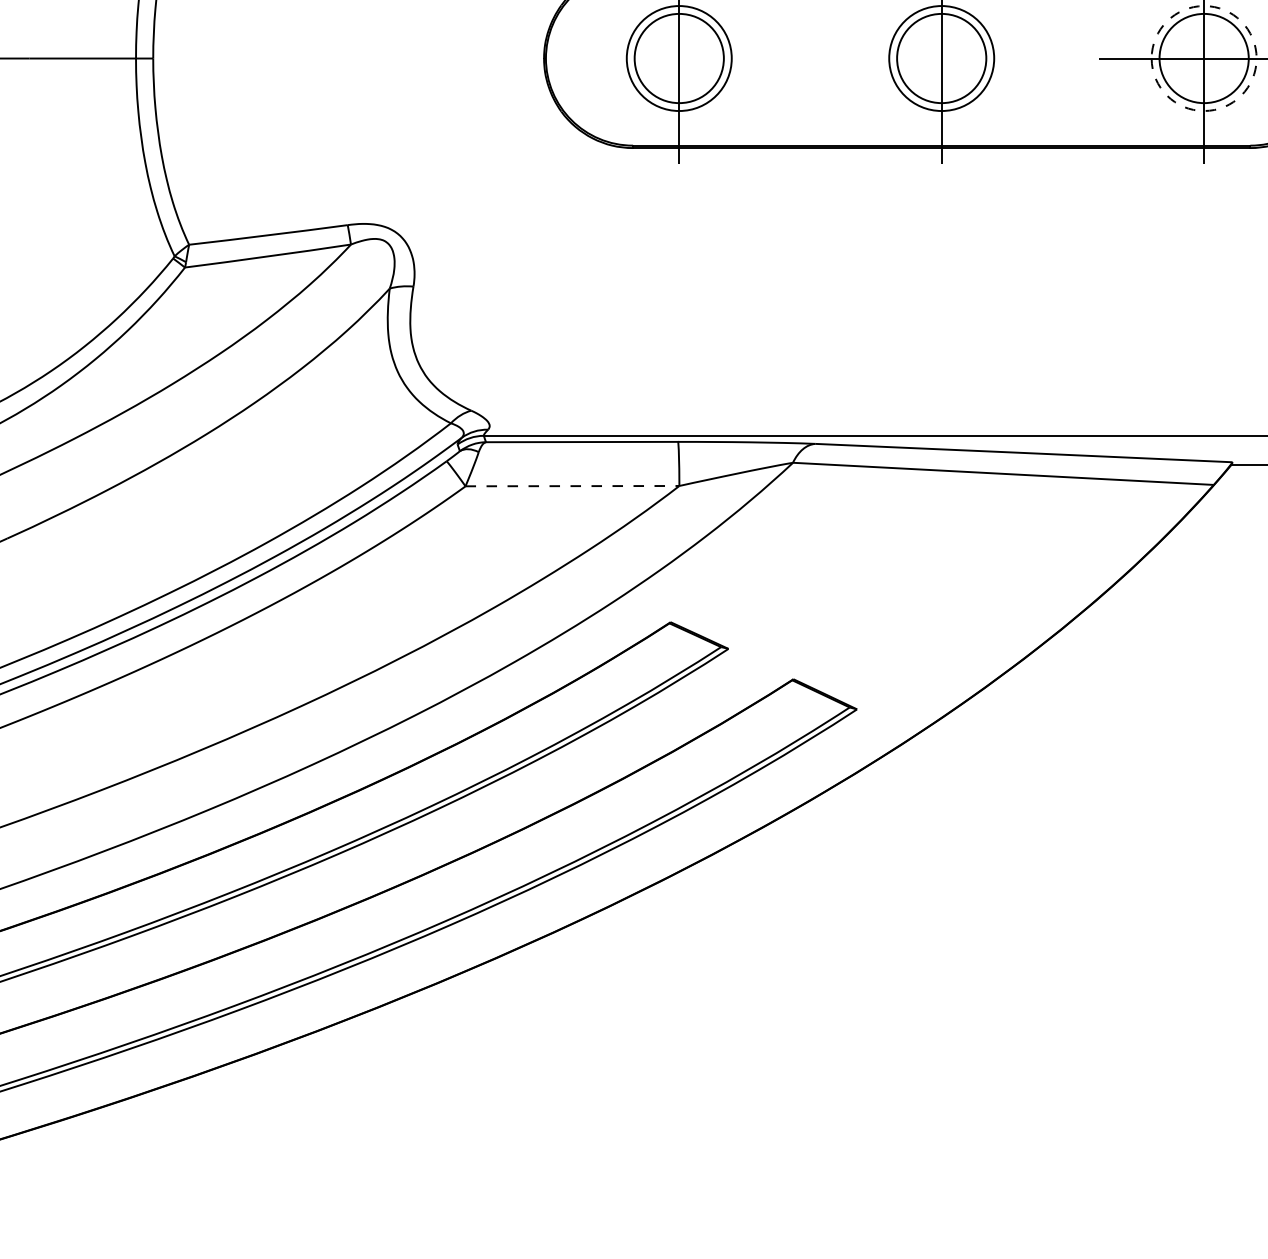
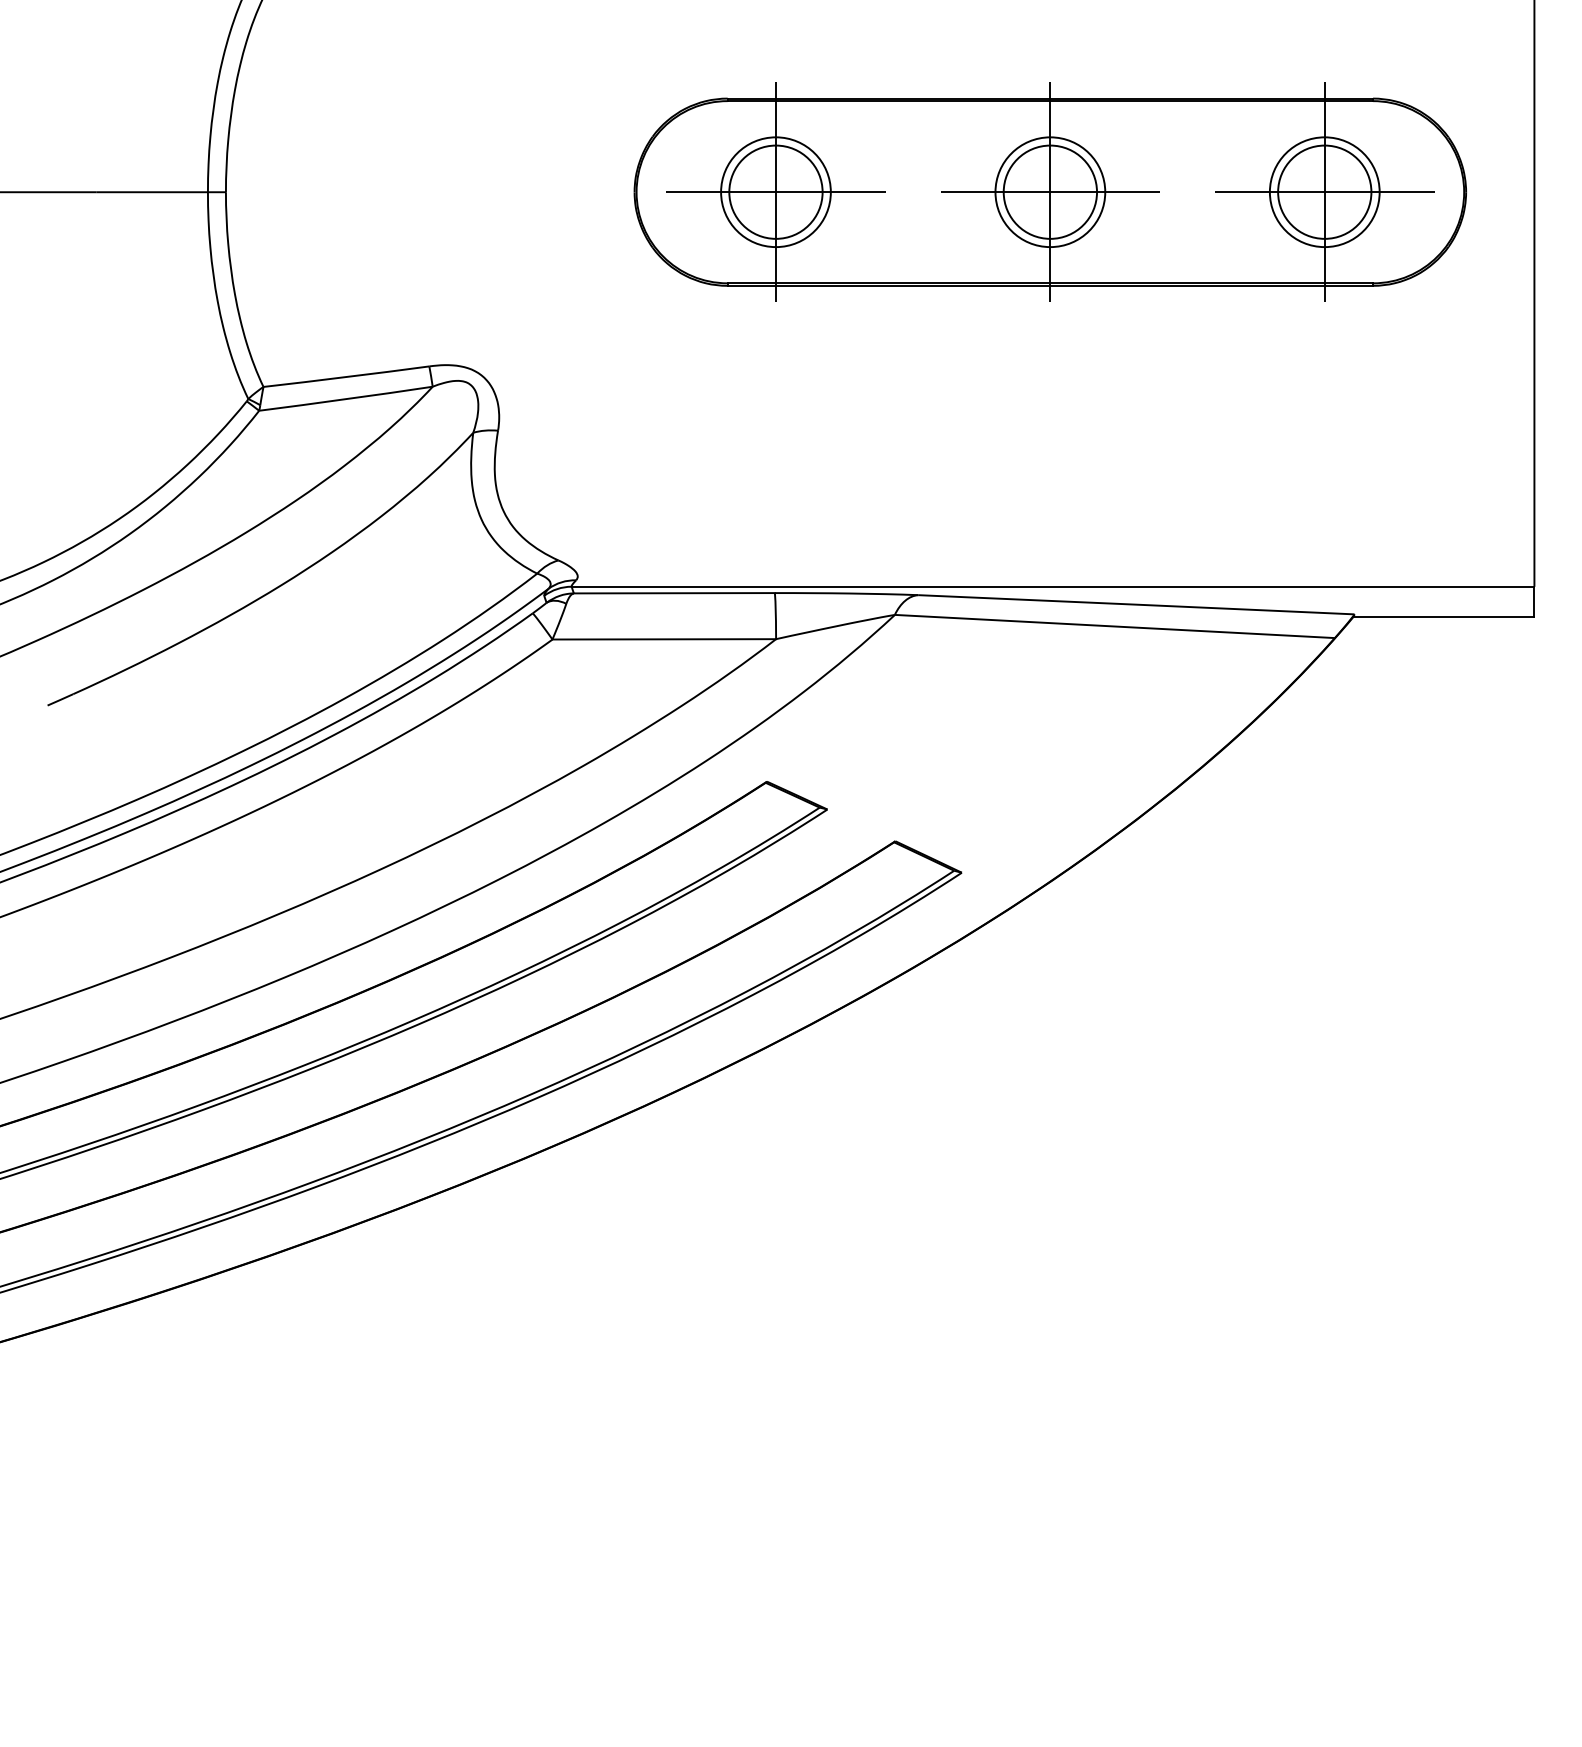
line: (678, 58) -> (775, 192), added
line: (941, 58) -> (1050, 192), added
circle: (1203, 58) -> (1324, 192), dashed -> solid
line: (572, 486) -> (664, 639), dashed -> solid

